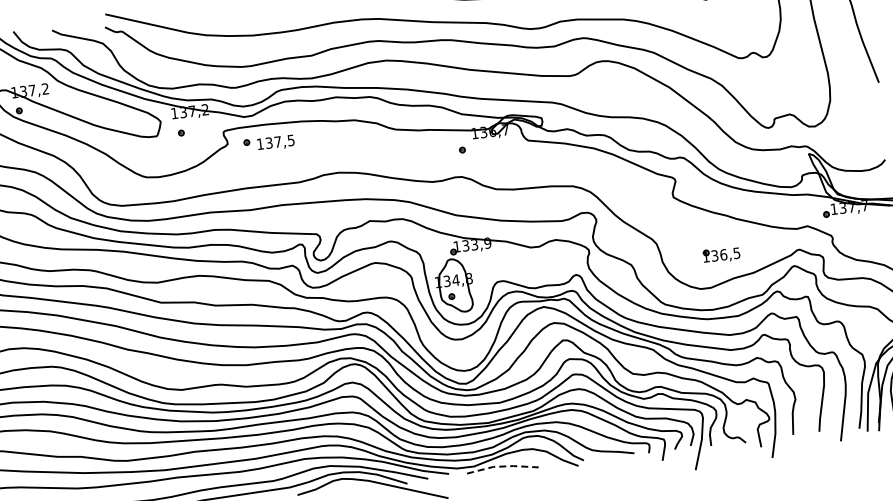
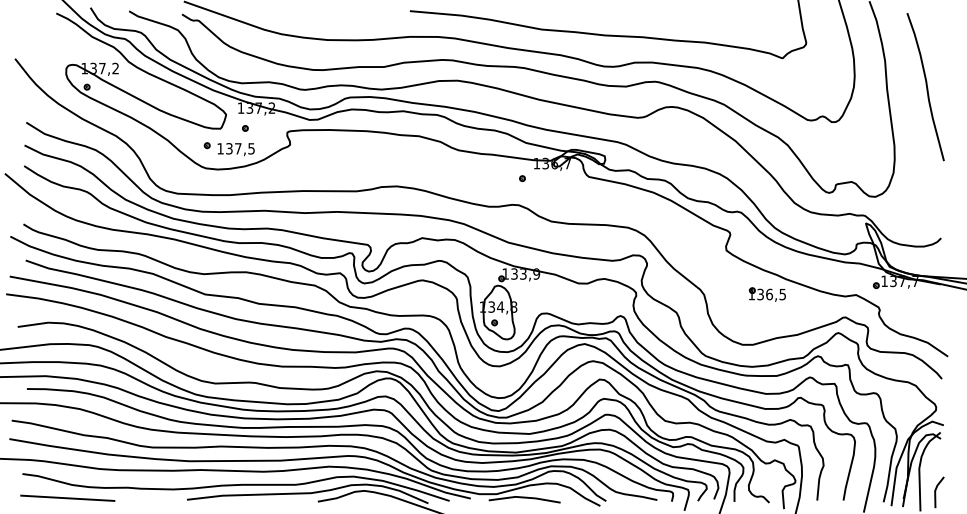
part: (268, 143) -> (228, 149), moved
part: (721, 255) -> (767, 294), moved
line: (503, 466) -> (525, 497), dashed -> solid

